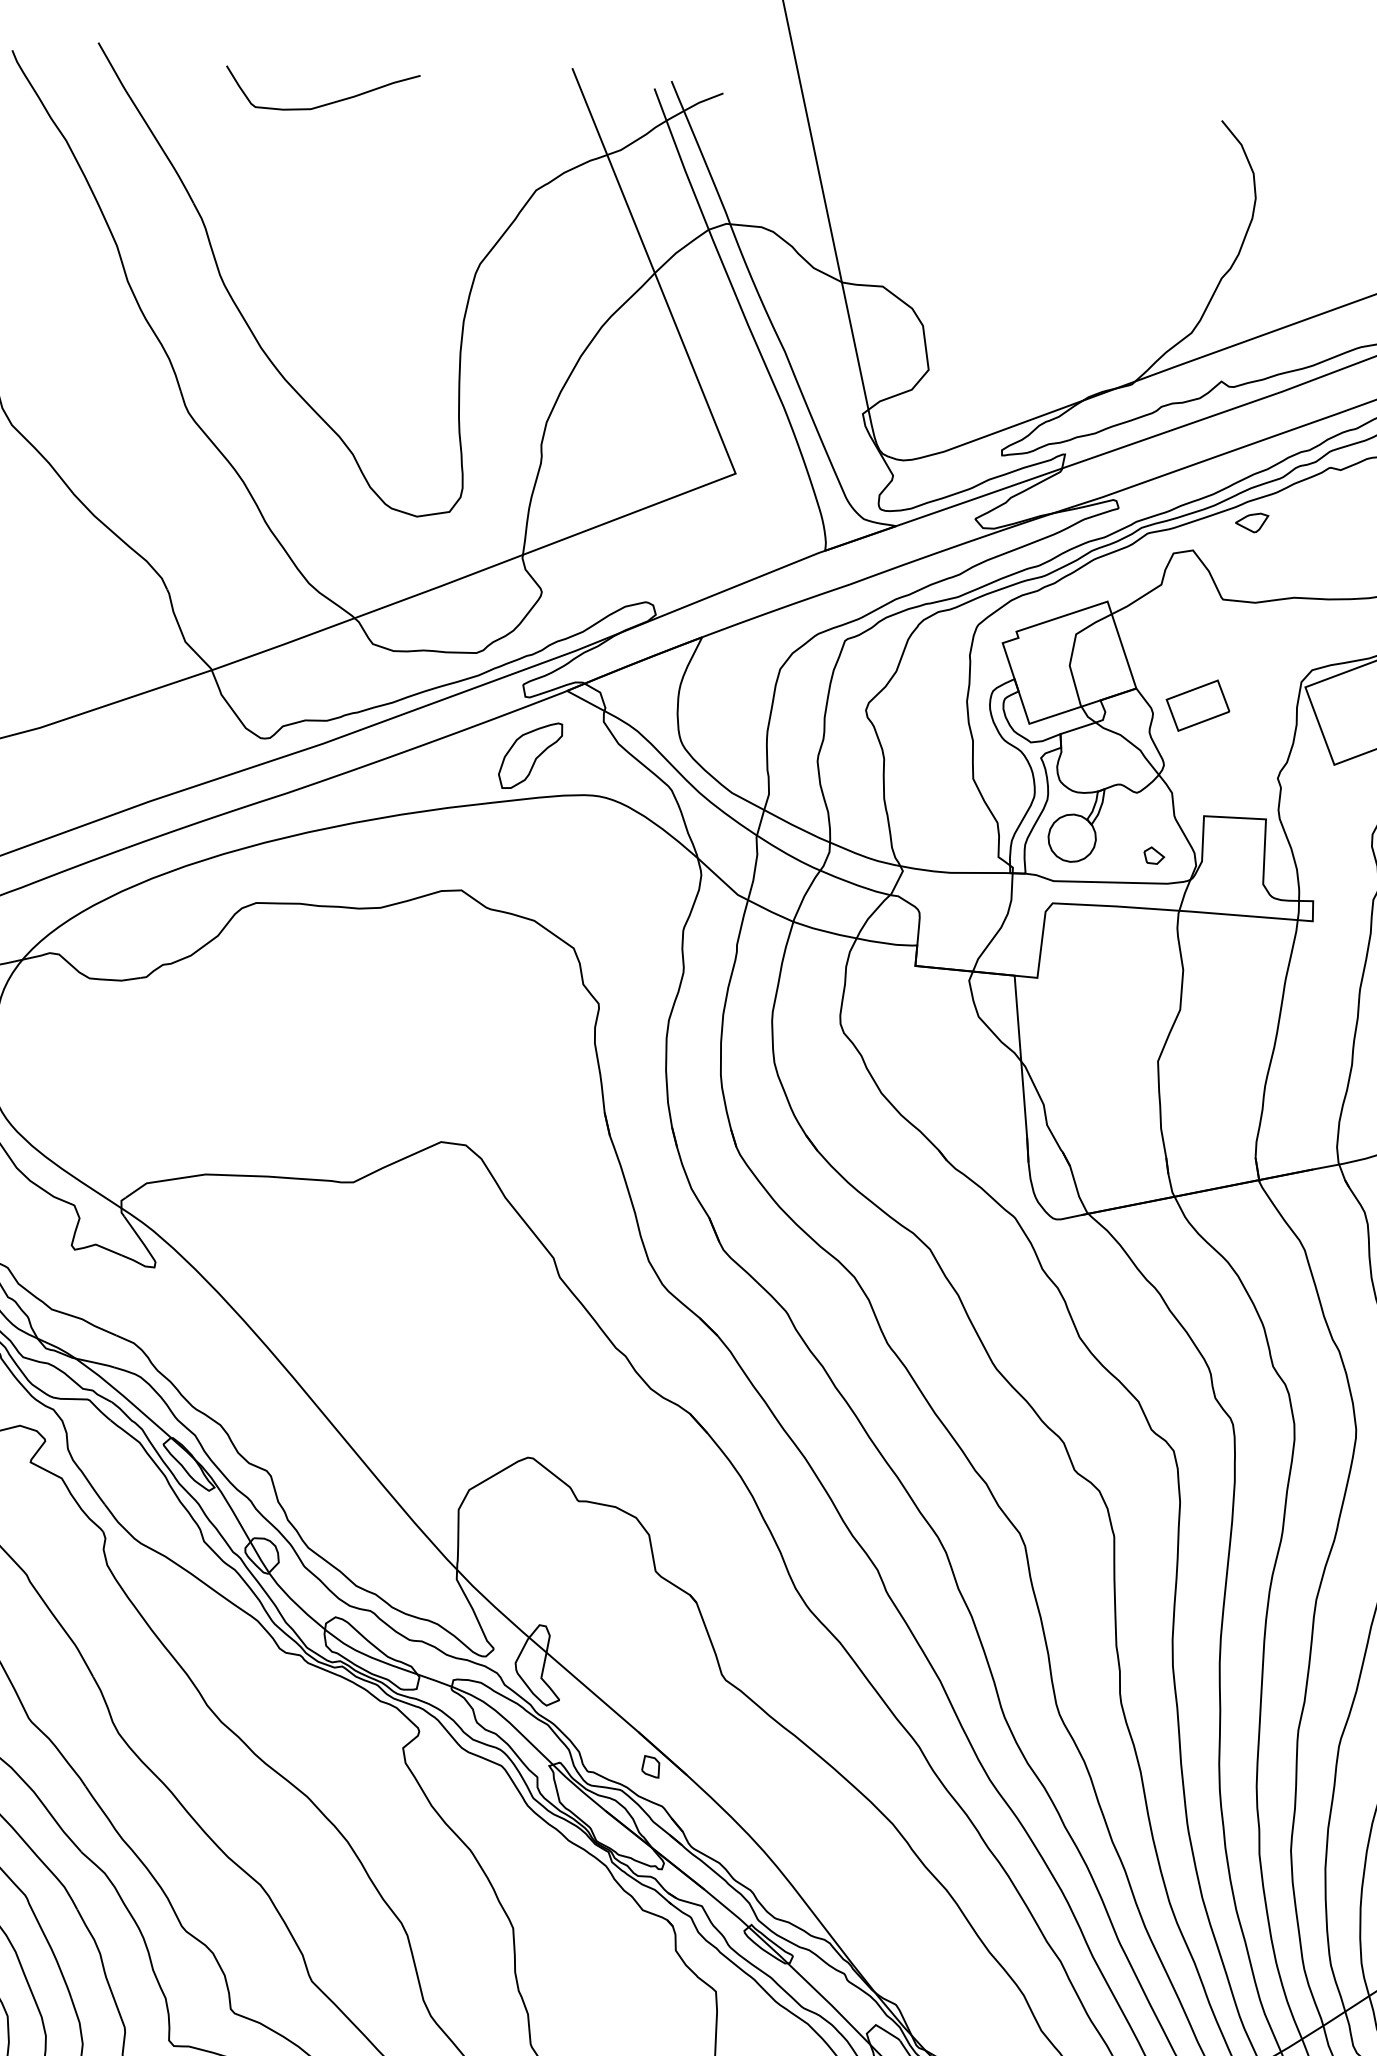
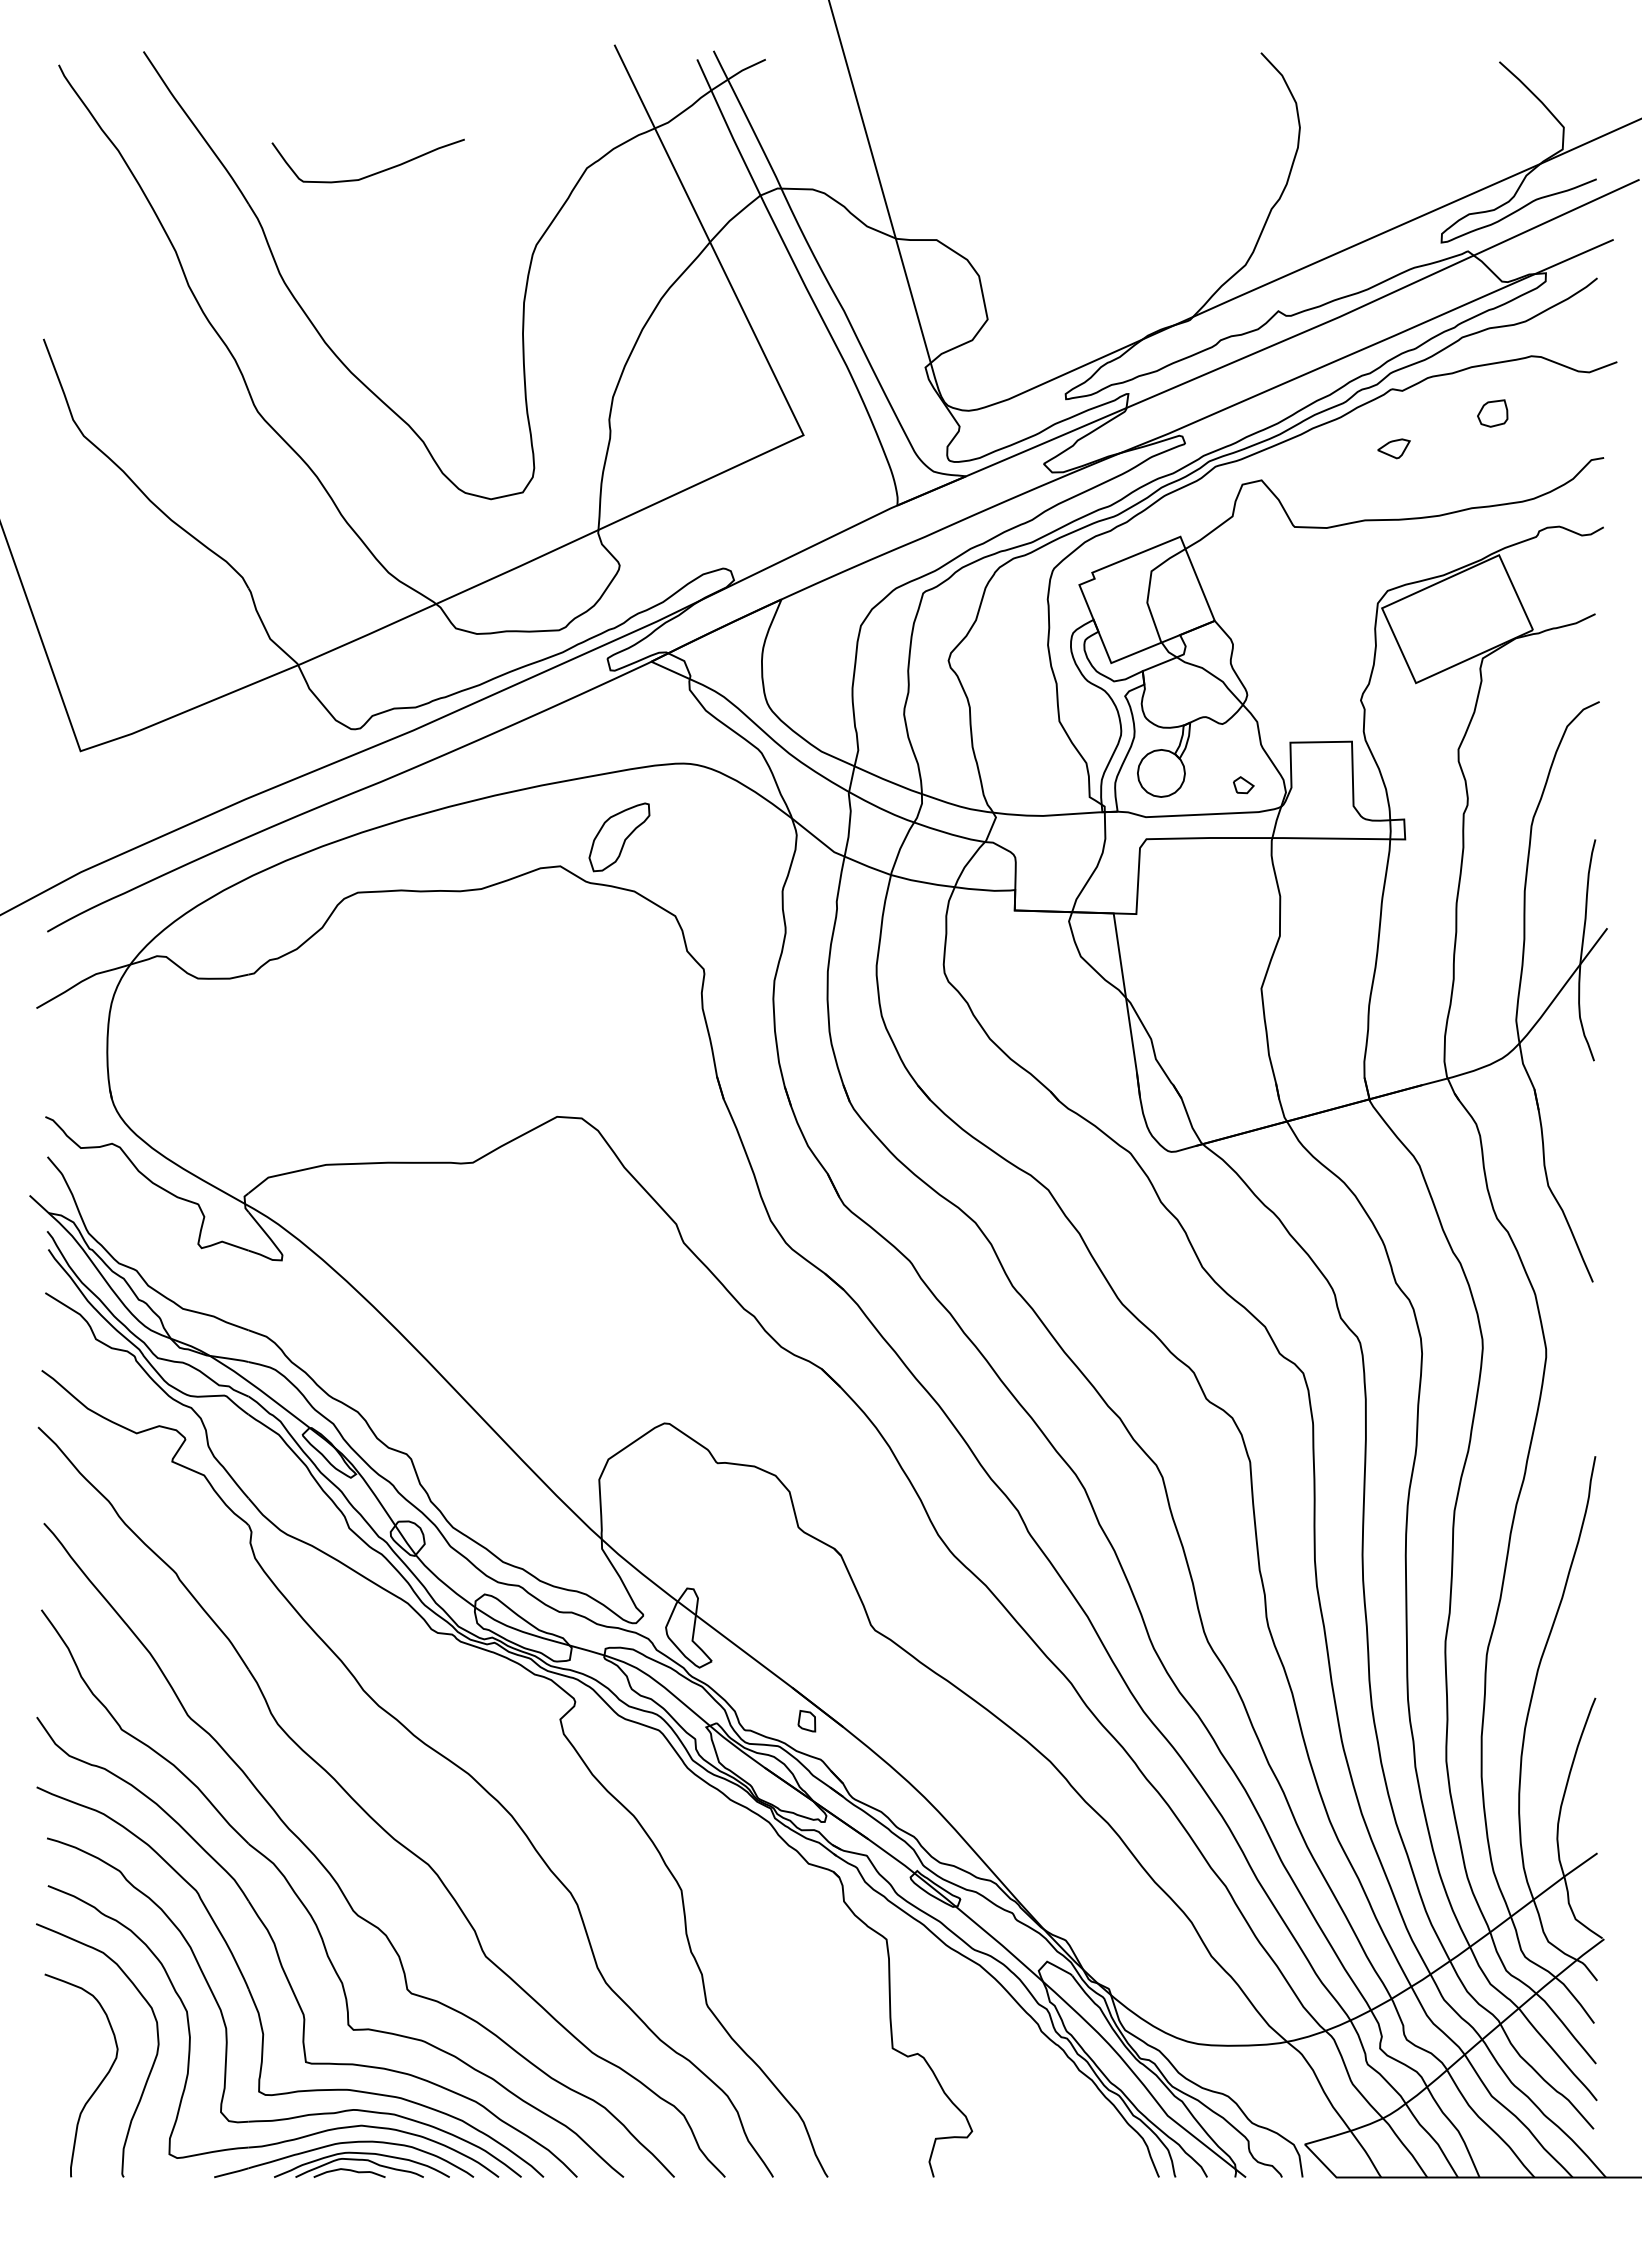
curve: (325, 103) -> (372, 173), moved
part: (1251, 522) -> (1393, 448), moved
part: (1197, 705) -> (1276, 633), removed
part: (530, 755) -> (619, 837), moved

